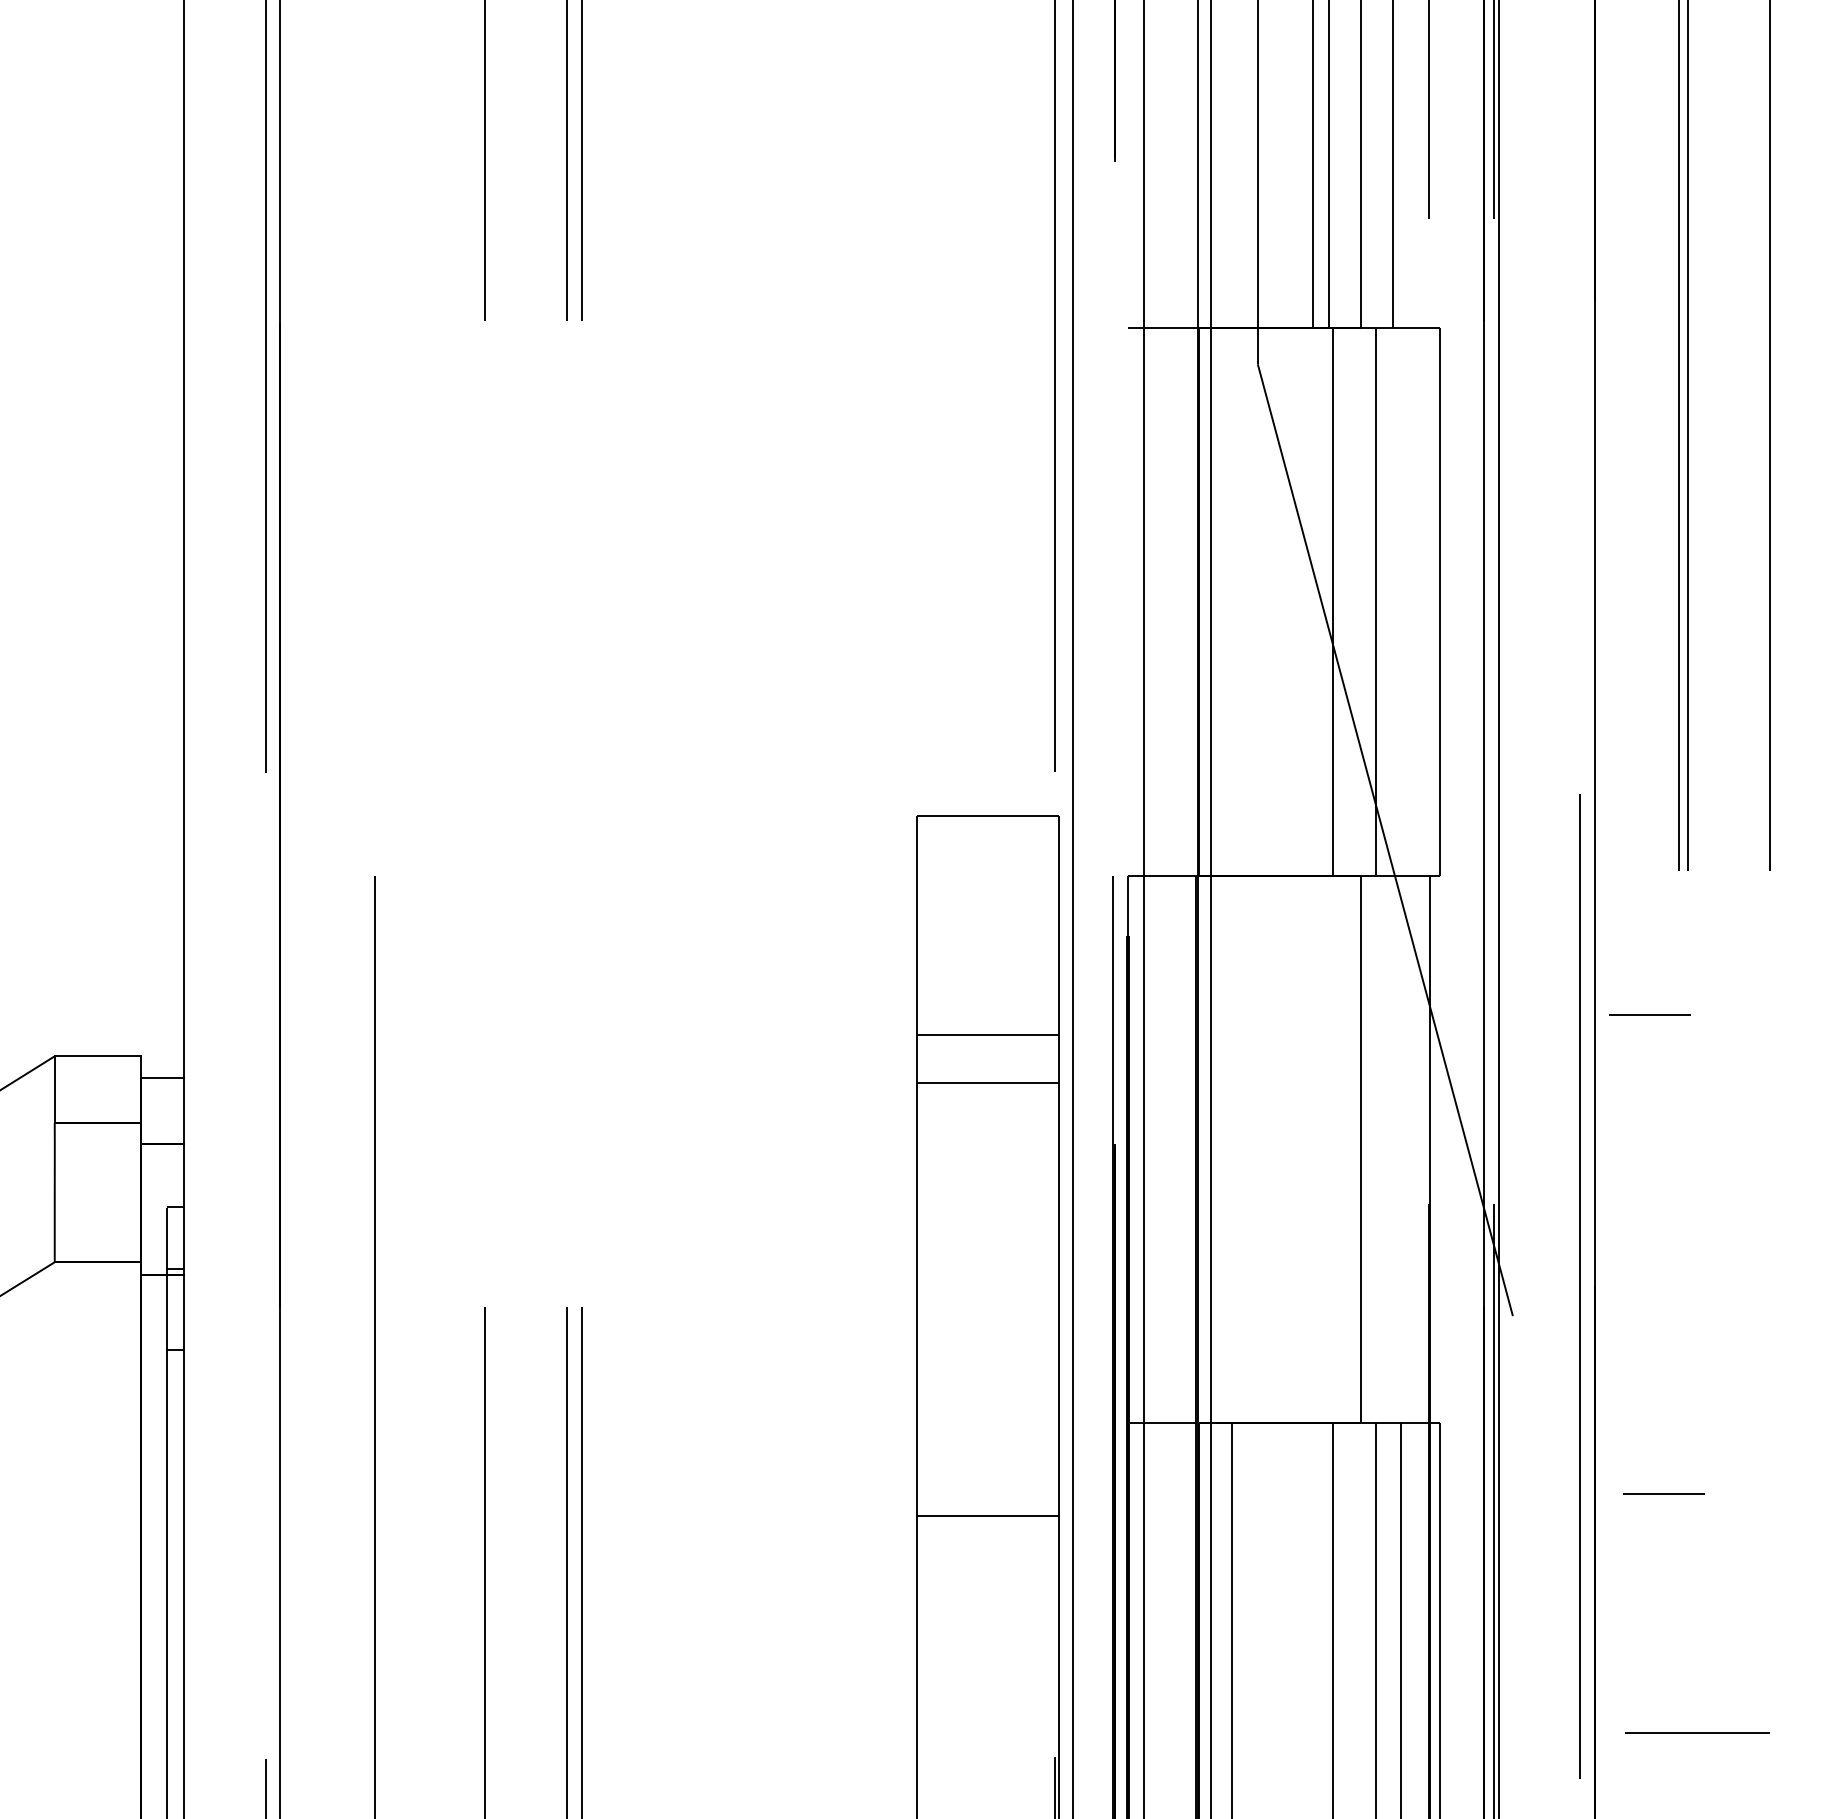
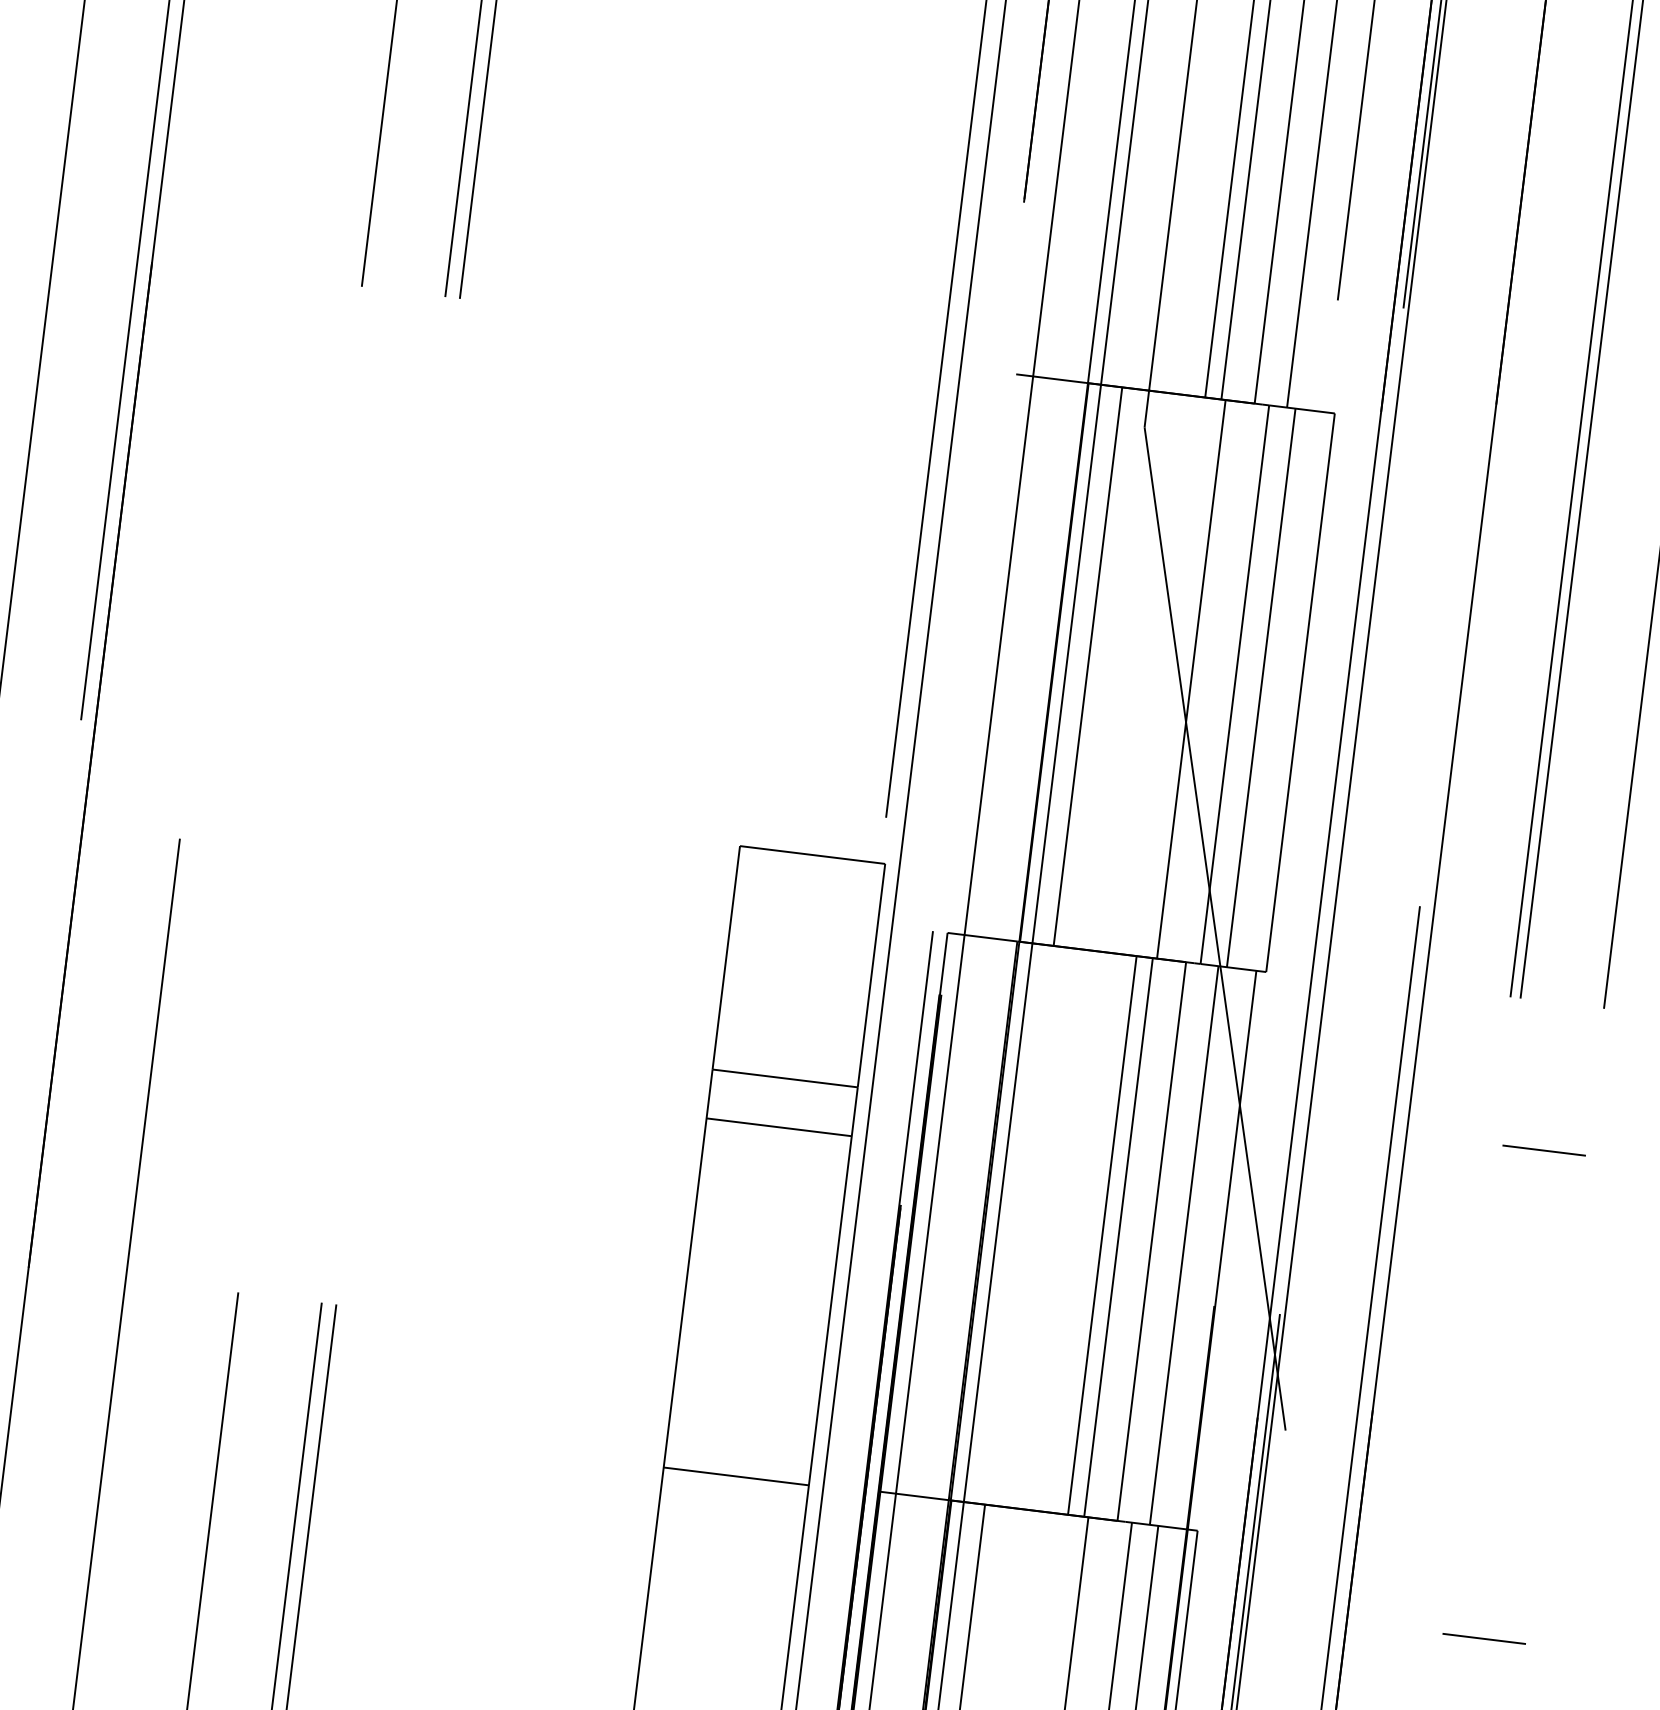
line: (1231, 601) -> (1088, 666), added
line: (1401, 601) -> (1261, 687), added
line: (1649, 1014) -> (1543, 1149), moved
line: (1312, 1149) -> (1101, 1235), added
line: (1328, 1149) -> (1118, 1237), added
line: (1393, 1149) -> (1184, 1245), added
line: (1663, 1493) -> (1483, 1638), moved
line: (987, 1516) -> (735, 1476), moved

